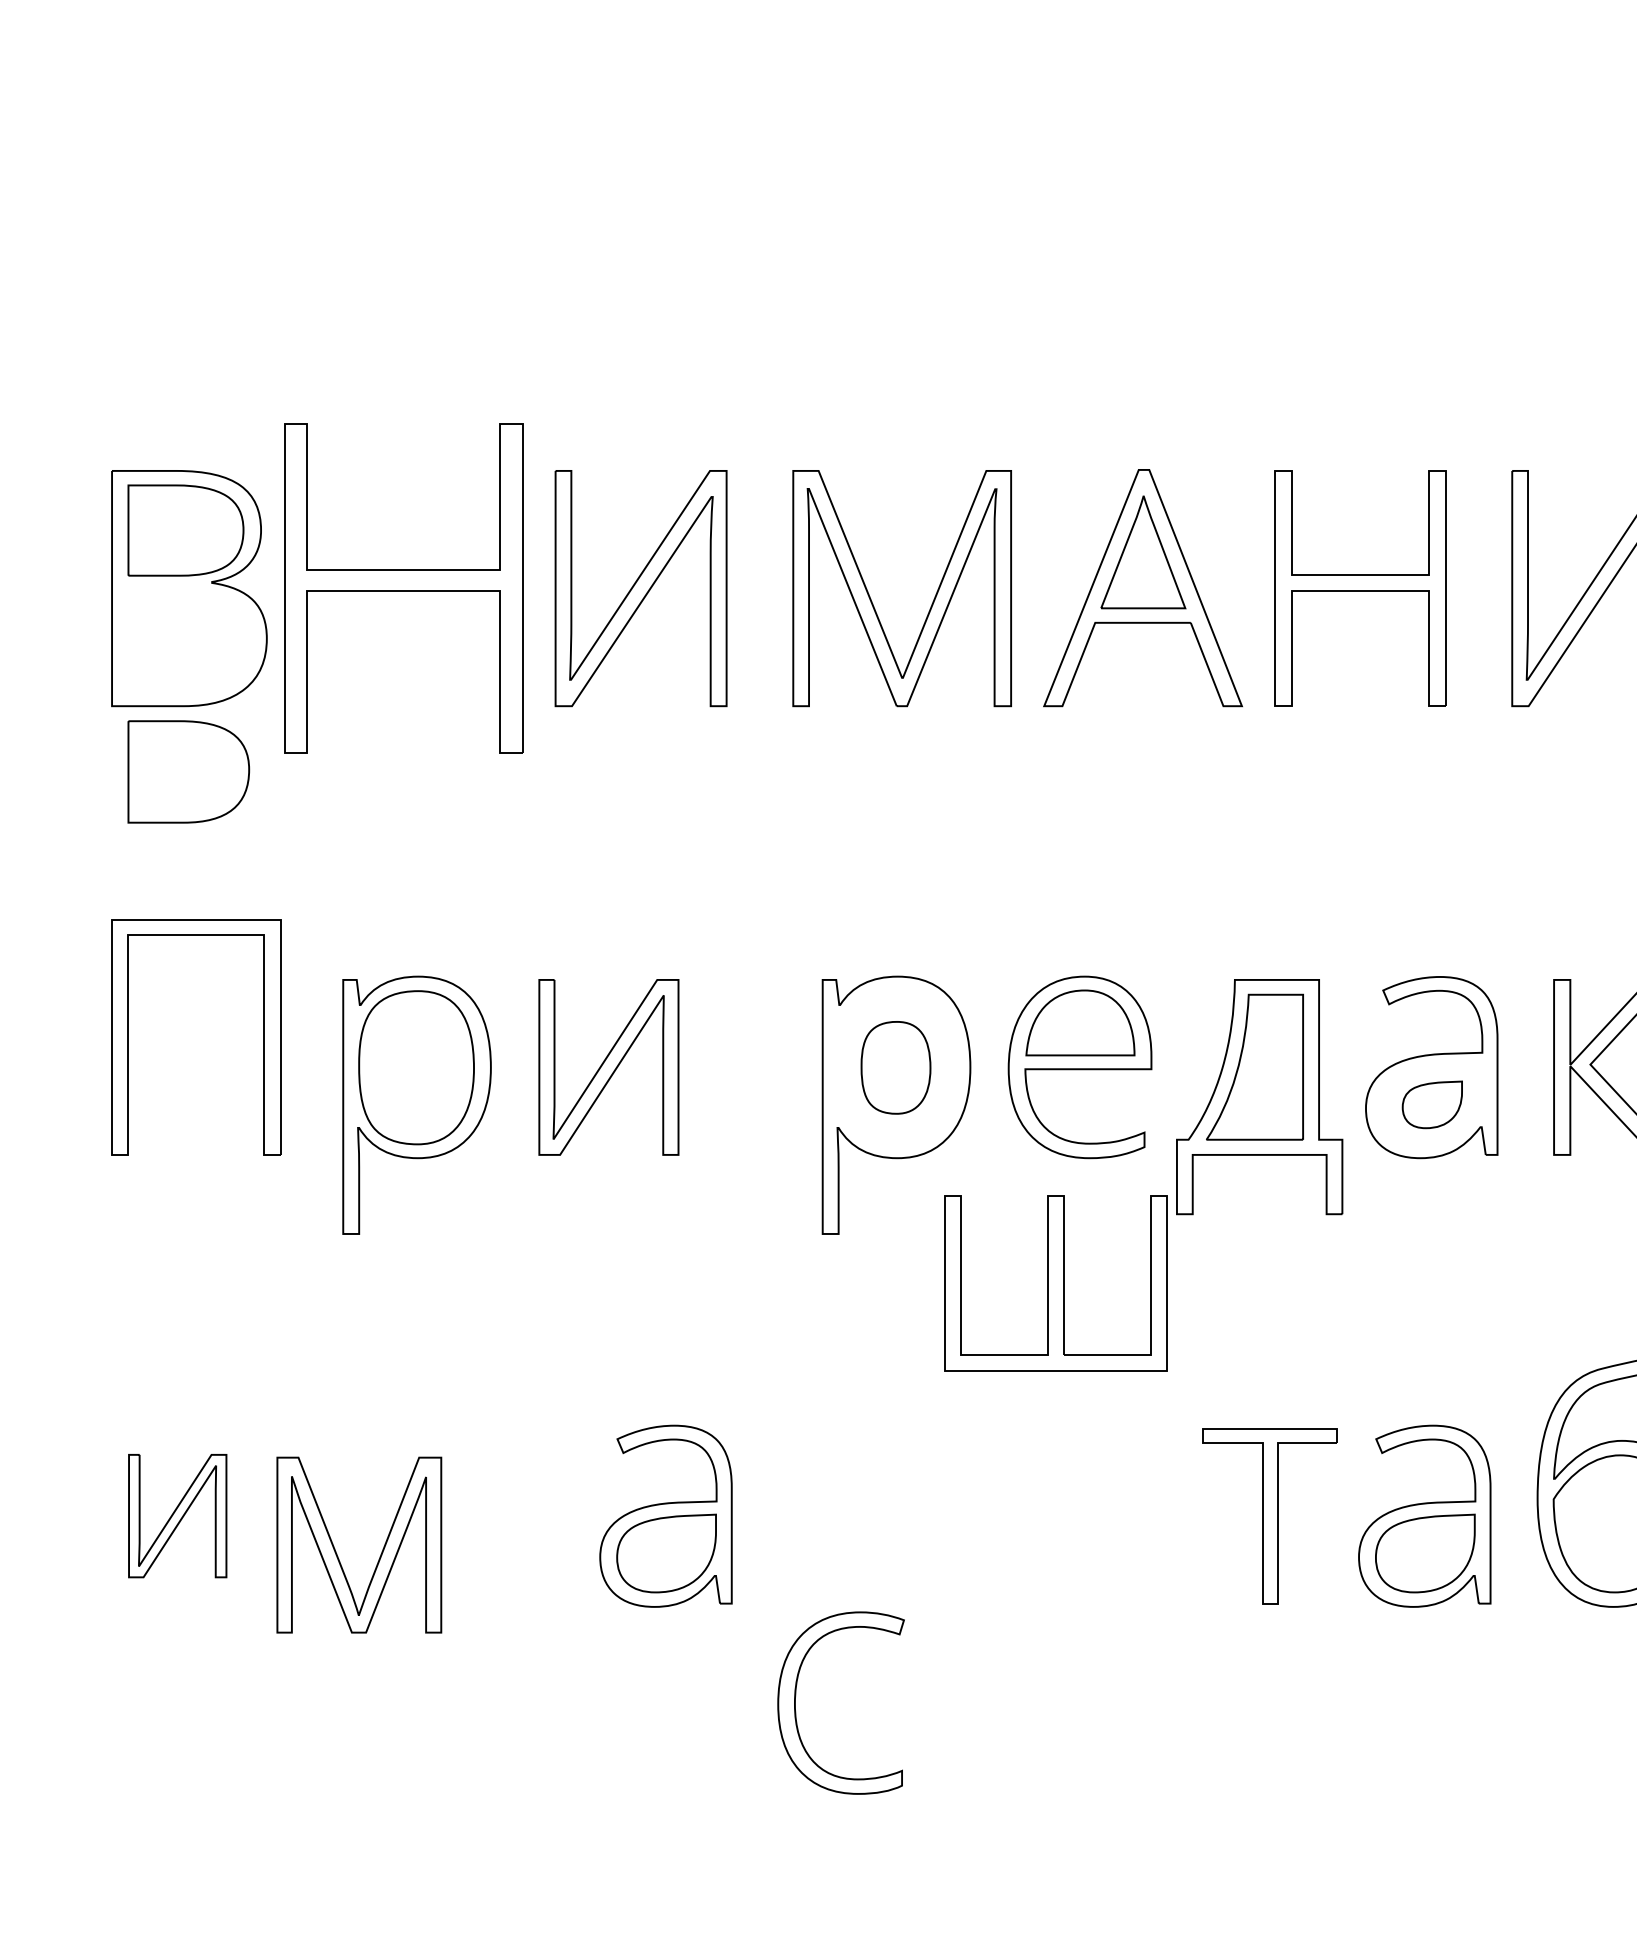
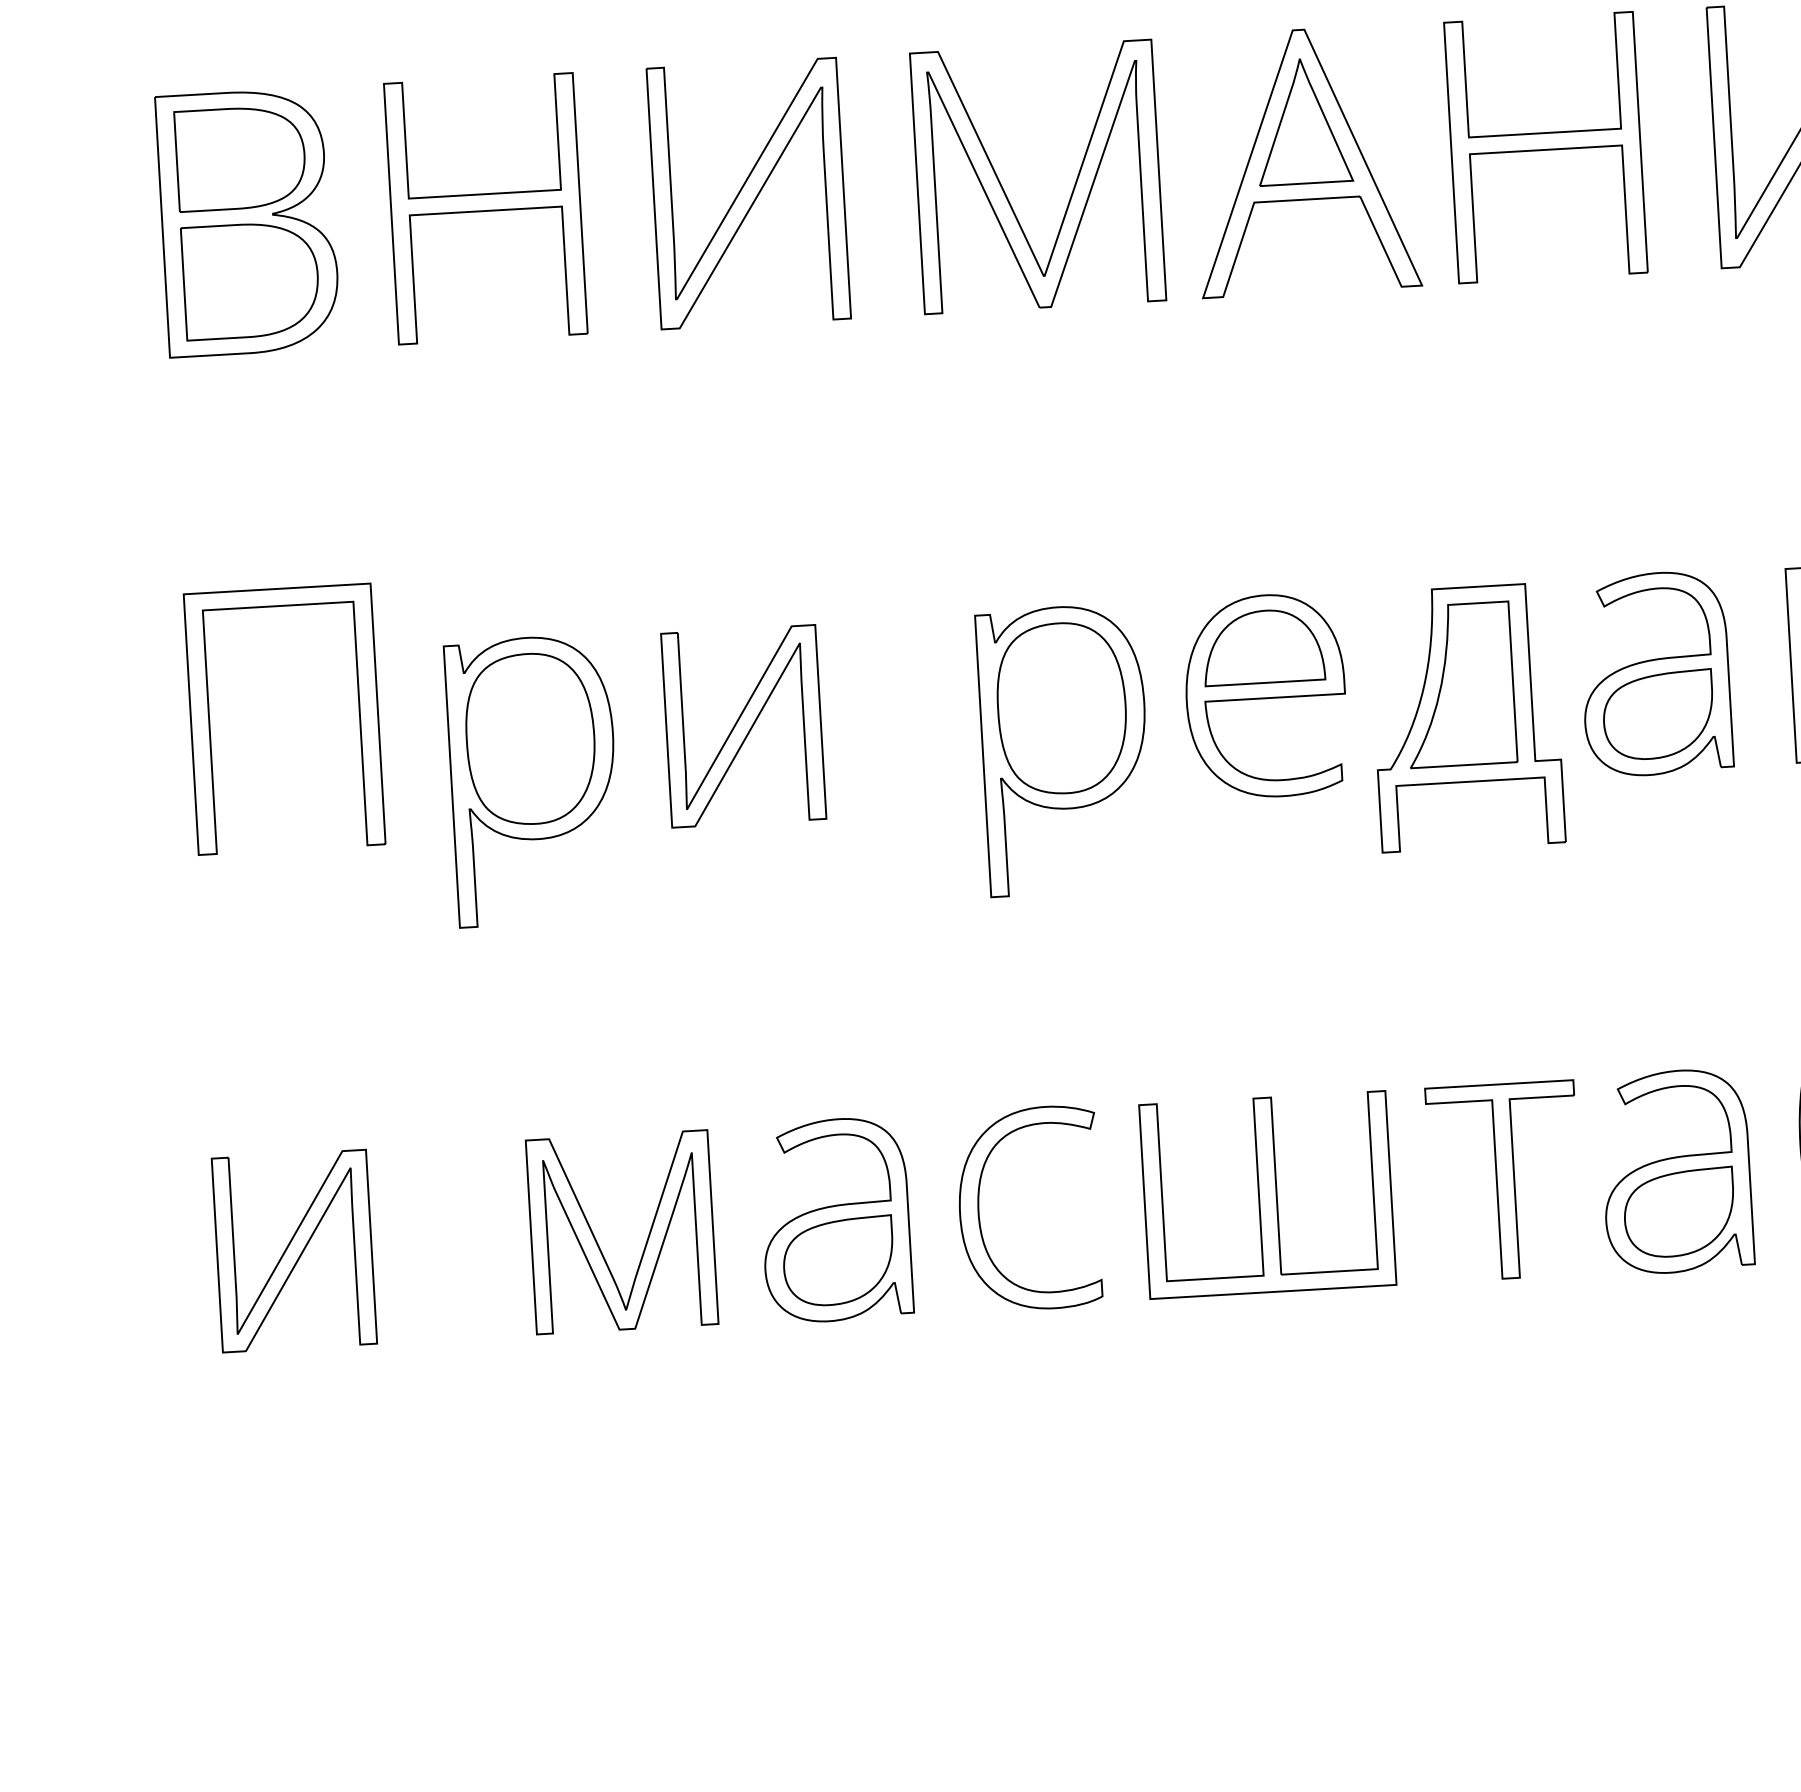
part: (403, 588) -> (485, 208), size x0.71
part: (188, 771) -> (250, 280), moved
part: (895, 1067) -> (1061, 708), size x1.67
part: (1432, 1104) -> (1658, 714), size x1.67
part: (1055, 1283) -> (1267, 1195), moved
part: (177, 1515) -> (294, 1250), size x1.43
part: (381, 1551) -> (647, 1237), moved
part: (796, 1695) -> (979, 1203), moved

